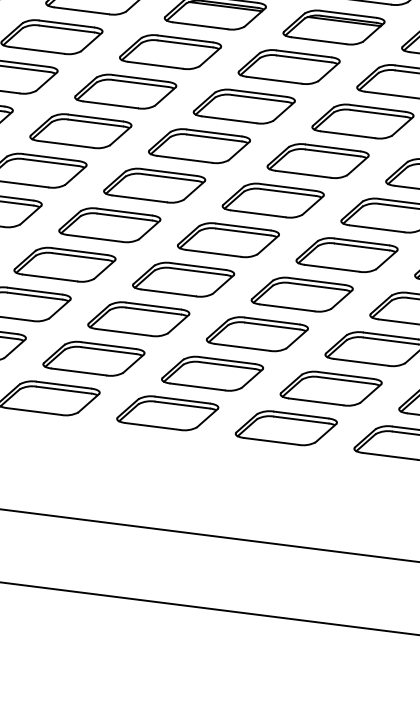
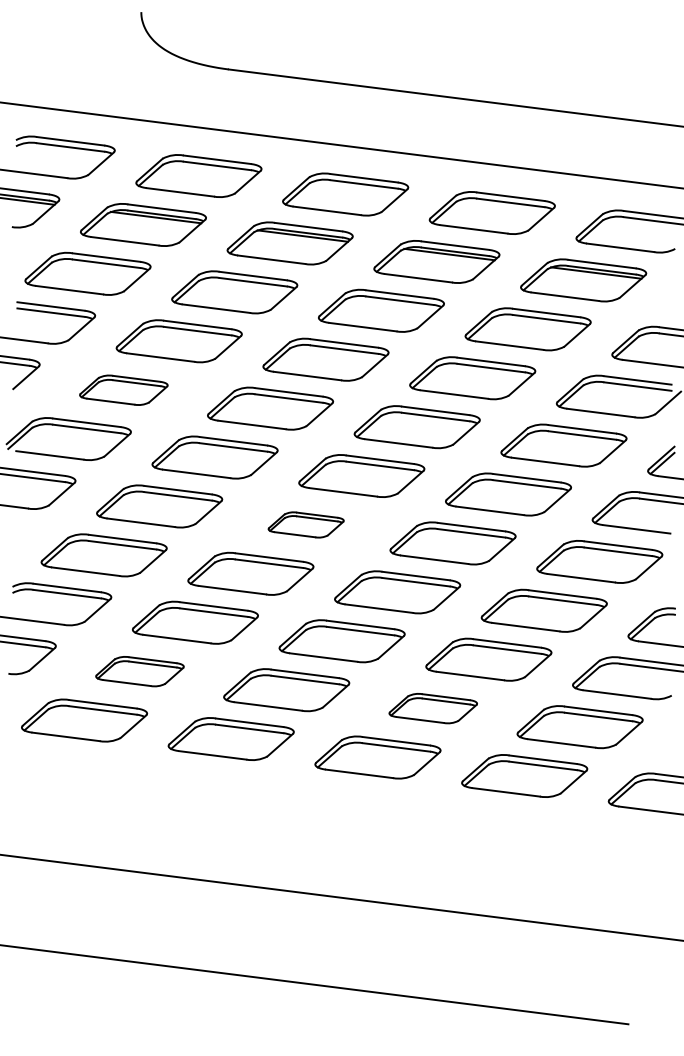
part: (80, 131) -> (123, 390), size x0.7
part: (227, 239) -> (305, 524), size x0.6
part: (93, 358) -> (139, 671), size x0.7
part: (330, 388) -> (432, 708), size x0.7

